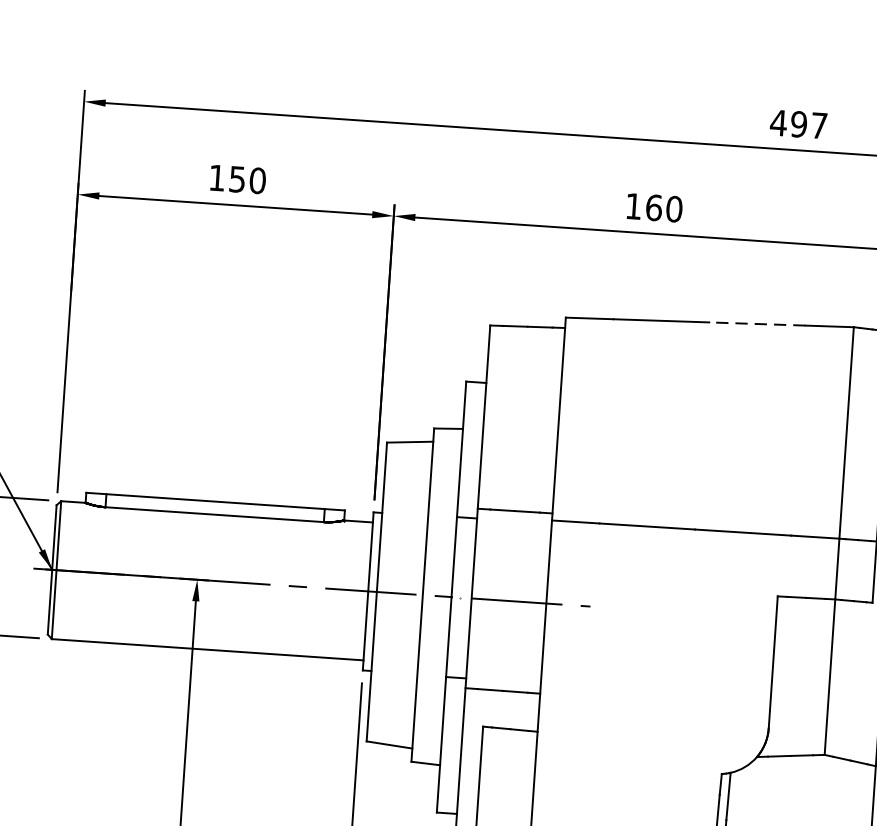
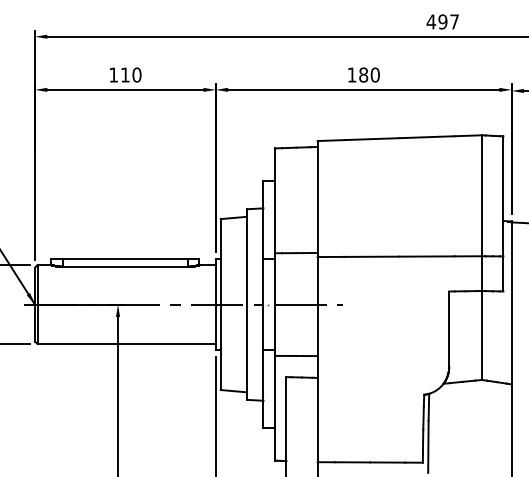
text: (237, 178) -> (125, 74), 150 -> 110
text: (653, 206) -> (363, 74), 160 -> 180
line: (756, 324) -> (426, 137), dashed -> solid

